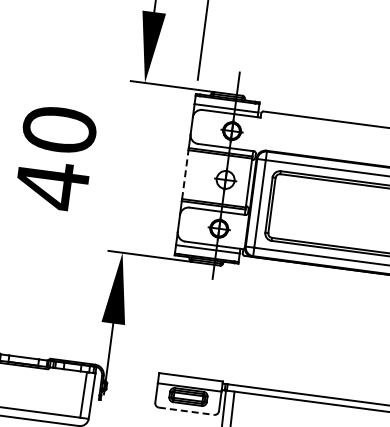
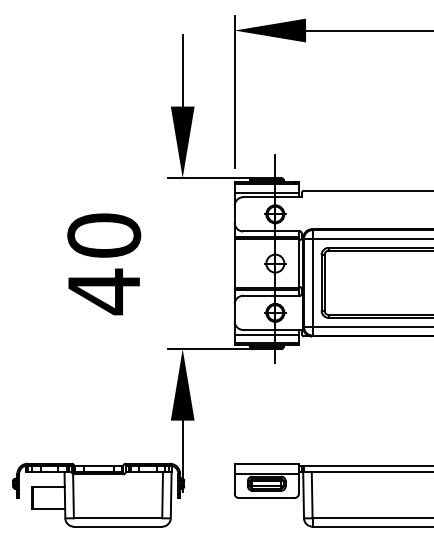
line: (185, 174) -> (234, 263), dashed -> solid
line: (186, 411) -> (266, 498), dashed -> solid

